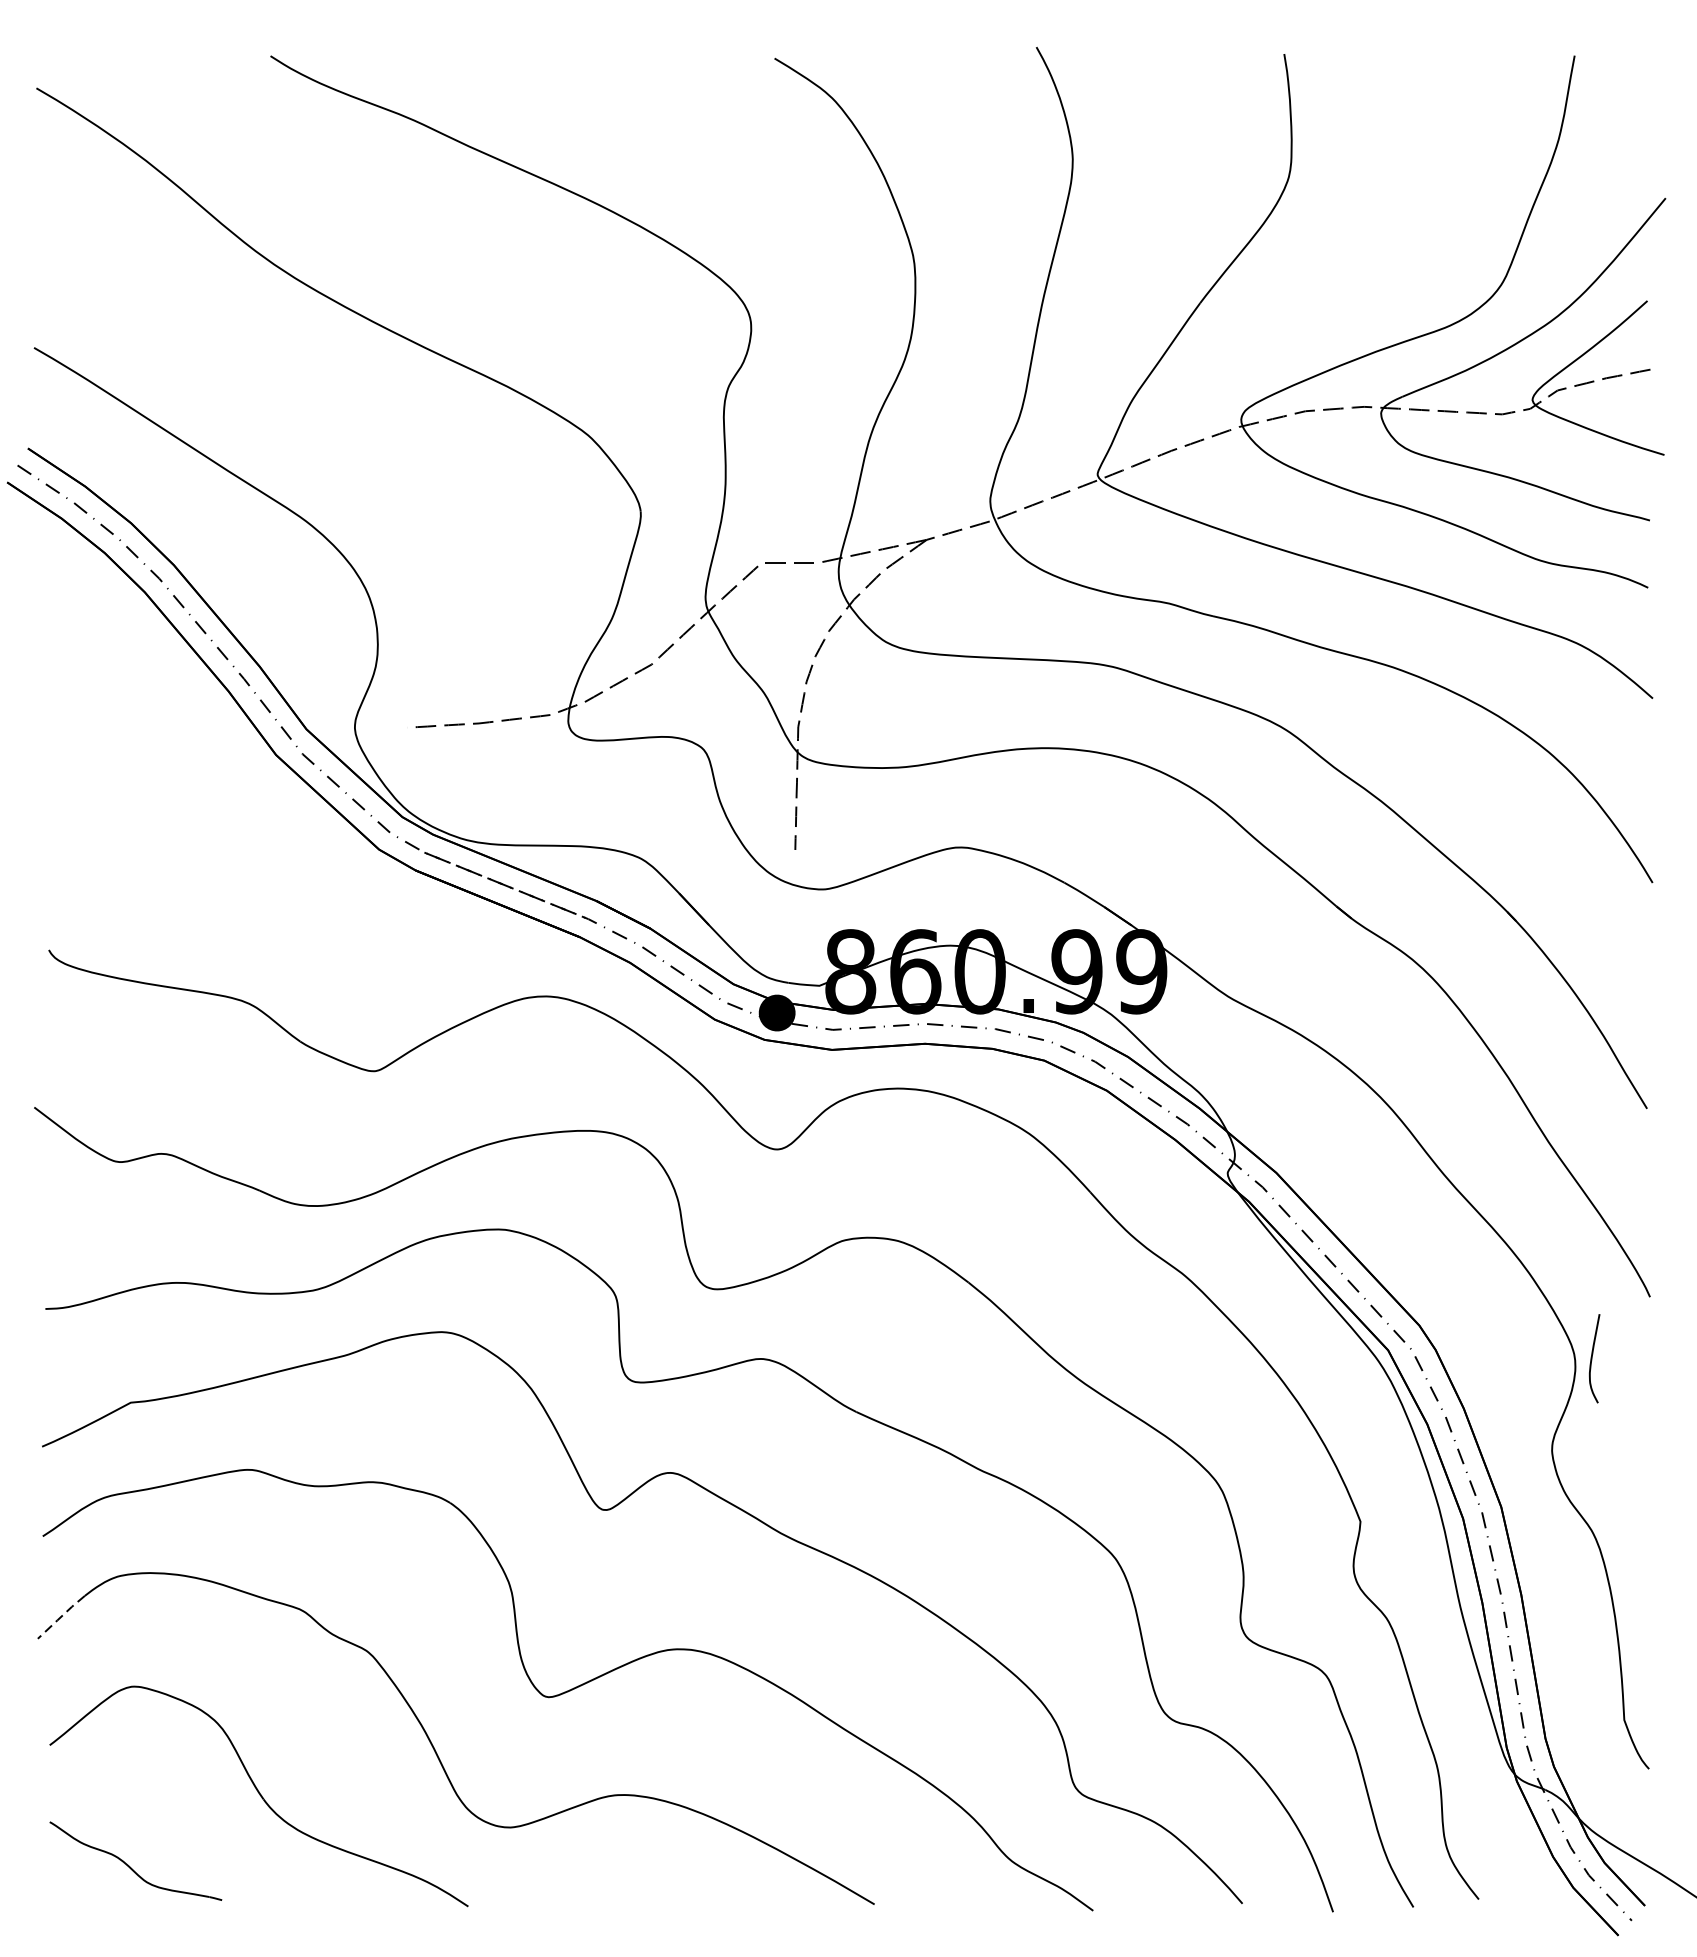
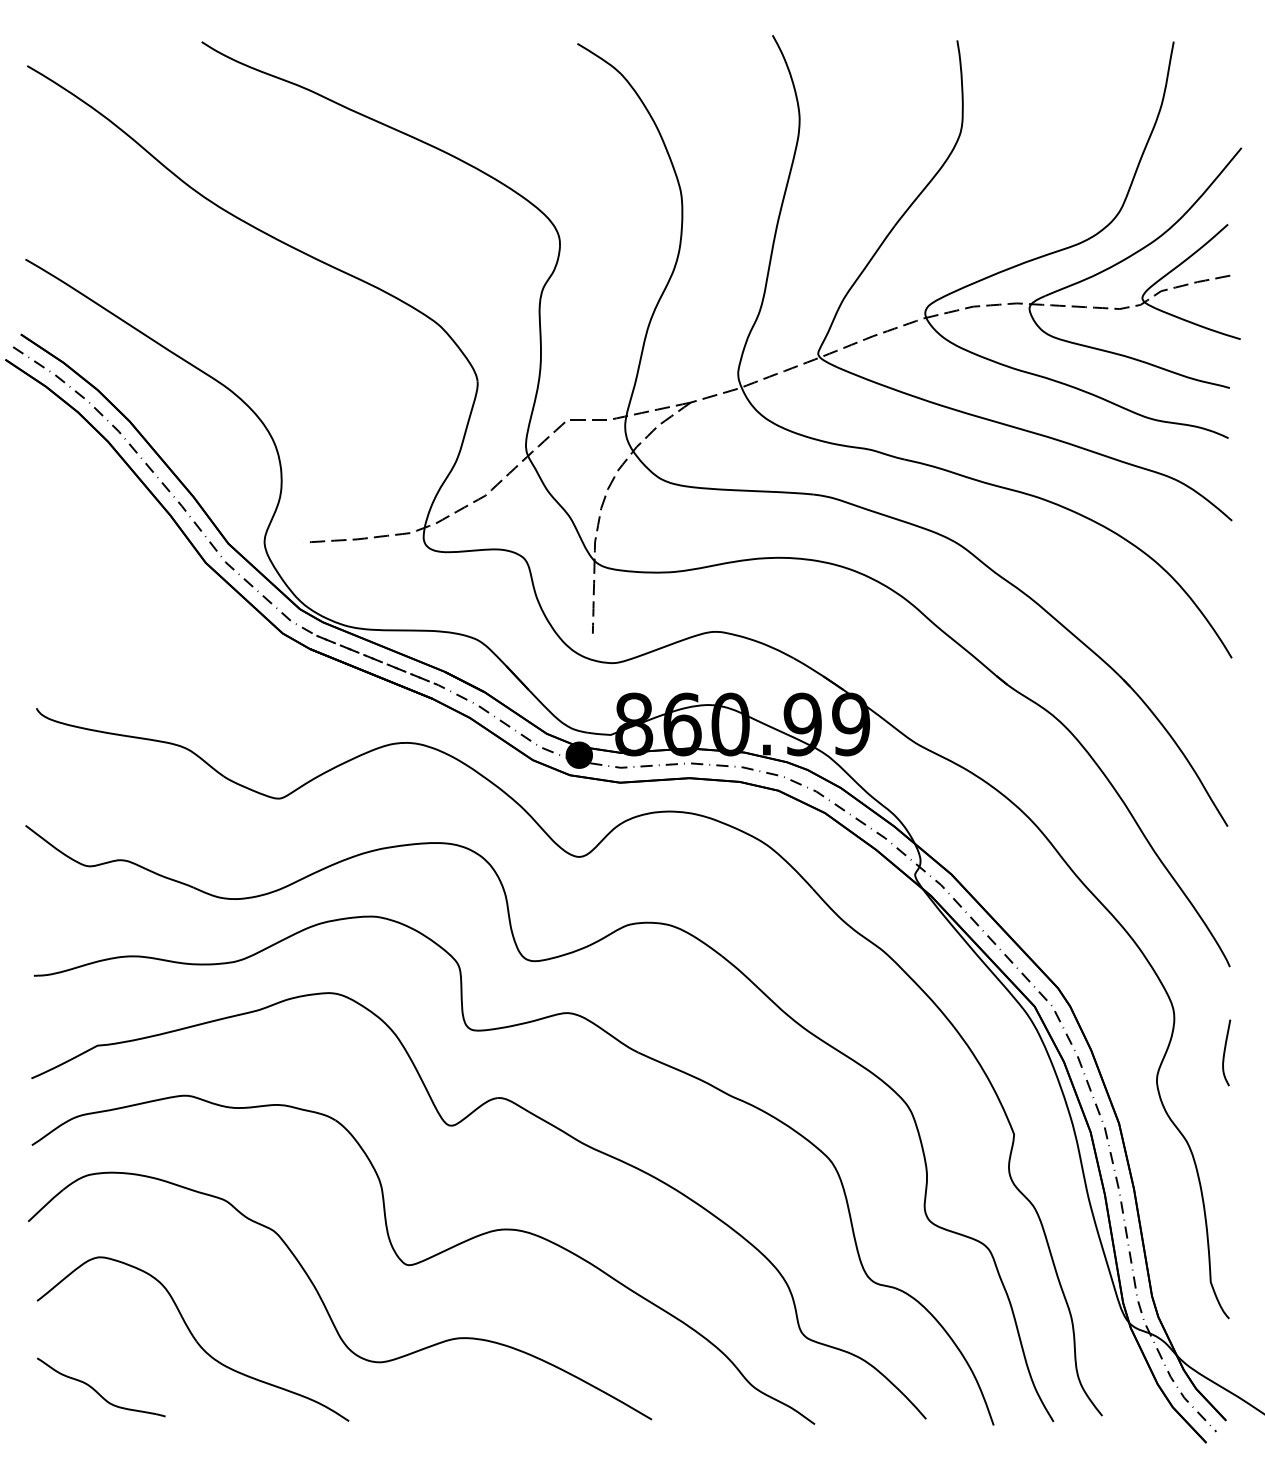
curve: (1593, 1358) -> (1225, 1052), moved
line: (60, 1617) -> (45, 1205), dashed -> solid

